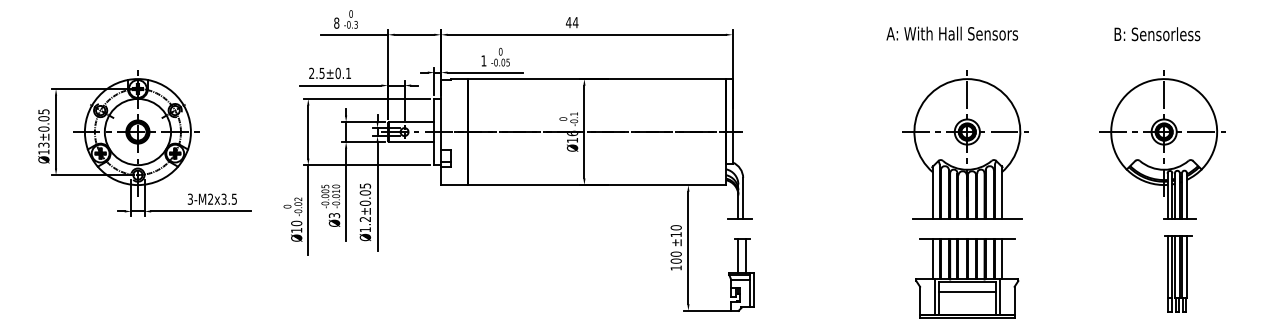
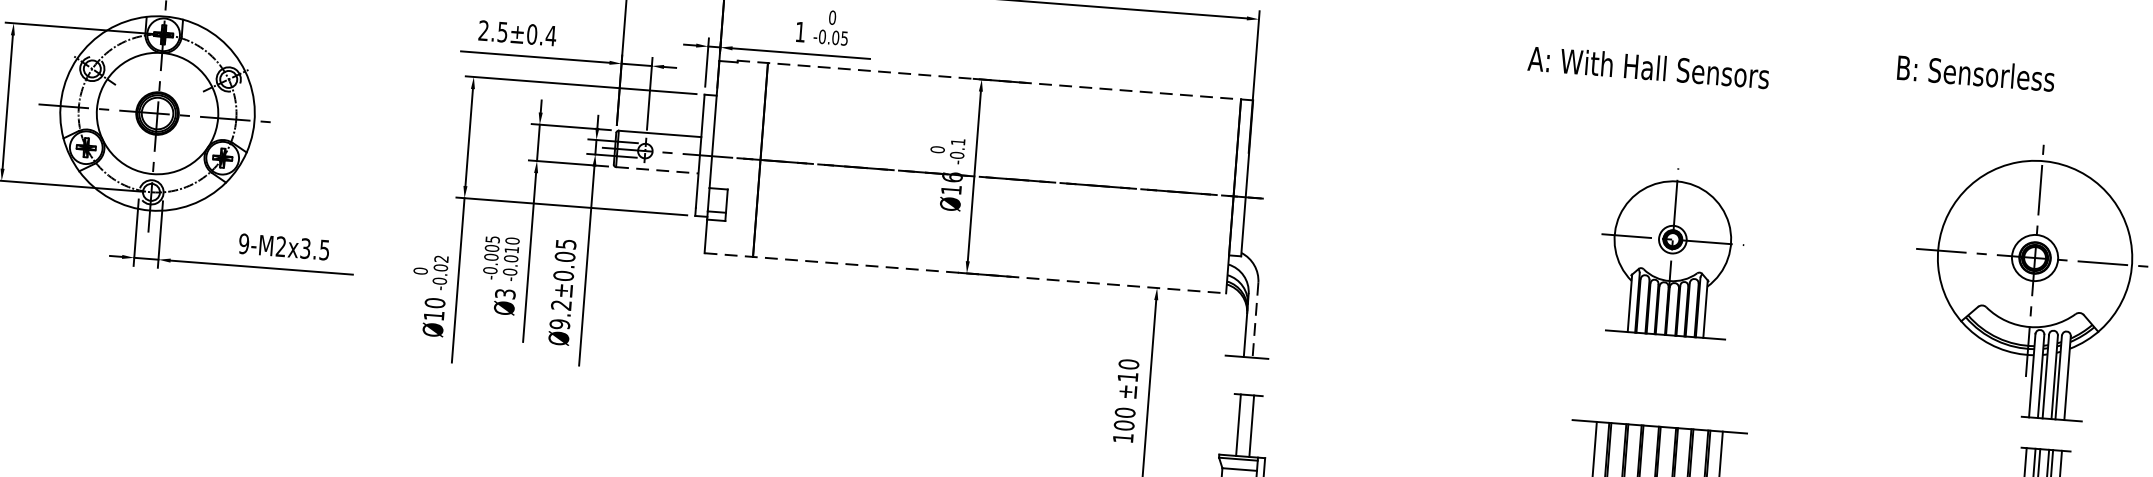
text: (951, 33) -> (1647, 67), moved
text: (1157, 34) -> (1976, 73), moved
text: (348, 73) -> (551, 36), 2.5±0.1 -> 2.5±0.4
line: (591, 79) -> (994, 81), solid -> dashed
line: (411, 142) -> (656, 171), solid -> dashed
part: (965, 144) -> (1669, 252), size x0.6
line: (583, 185) -> (965, 274), solid -> dashed
text: (190, 198) -> (244, 242), 3-M2x3.5 -> 9-M2x3.5
line: (743, 198) -> (1256, 320), solid -> dashed
text: (365, 229) -> (560, 323), Ø1.2±0.05 -> Ø9.2±0.05

